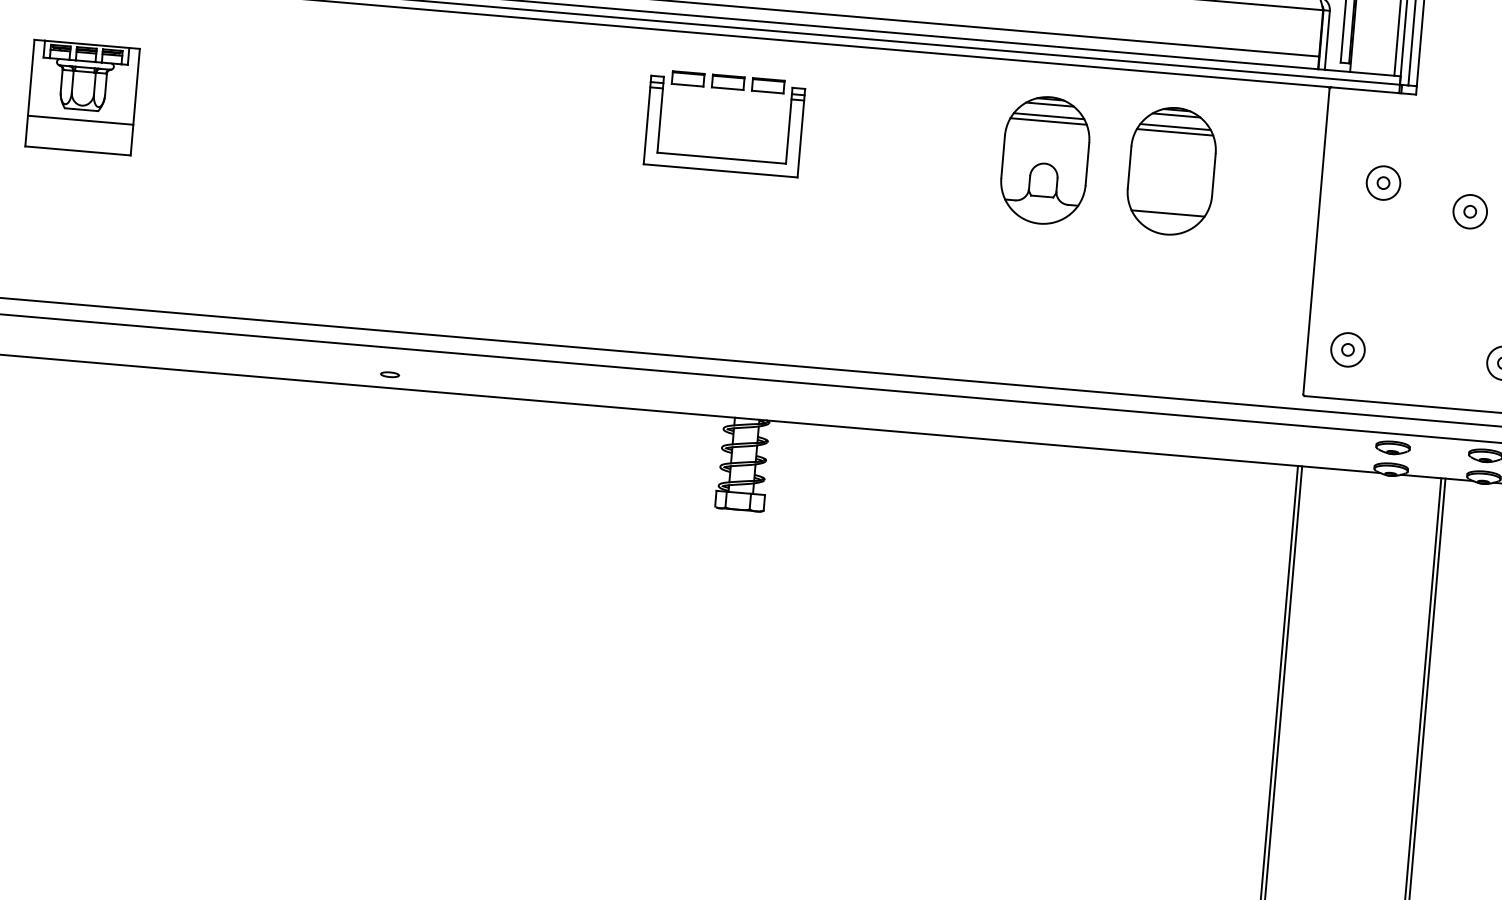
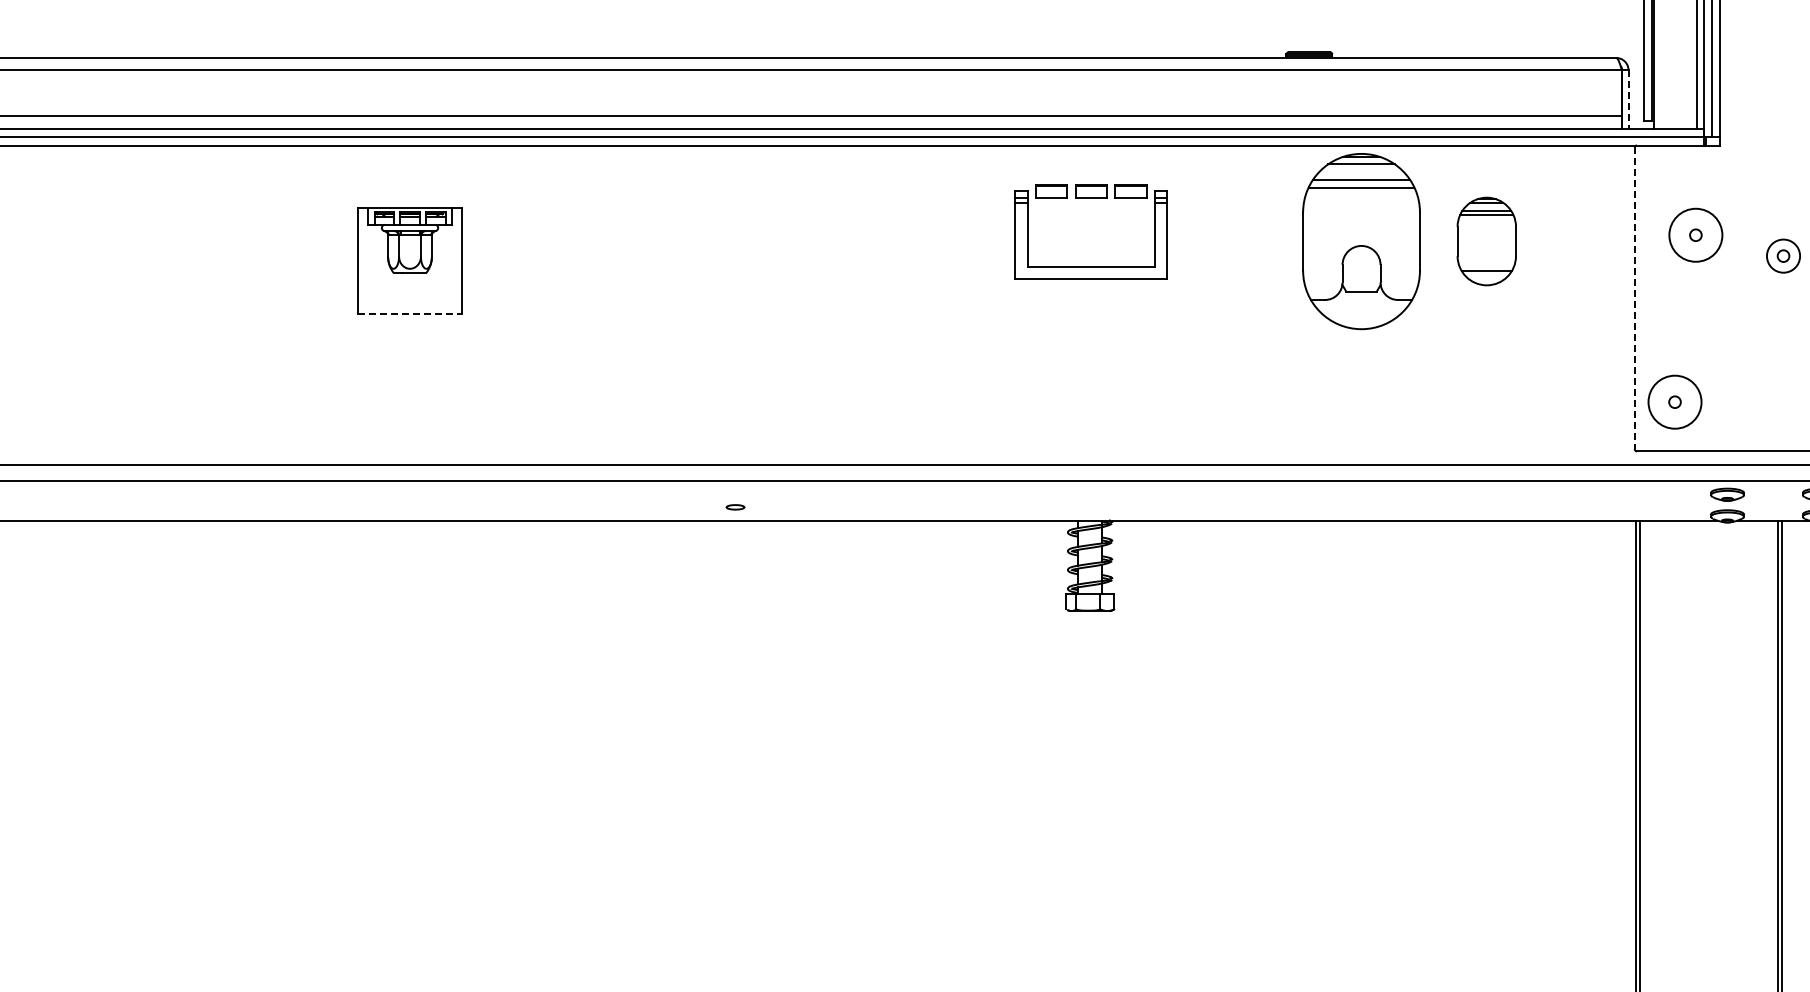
line: (1327, 41) -> (1628, 100), solid -> dashed
part: (726, 89) -> (1090, 198), moved
line: (80, 120) -> (409, 283), removed
line: (78, 150) -> (410, 313), solid -> dashed
part: (1045, 160) -> (1361, 241), size x1.4
part: (1171, 171) -> (1486, 241), size x0.7
circle: (1383, 182) -> (1695, 234), size x1.6
line: (1316, 241) -> (1634, 298), solid -> dashed
circle: (1347, 349) -> (1674, 401), size x1.6

